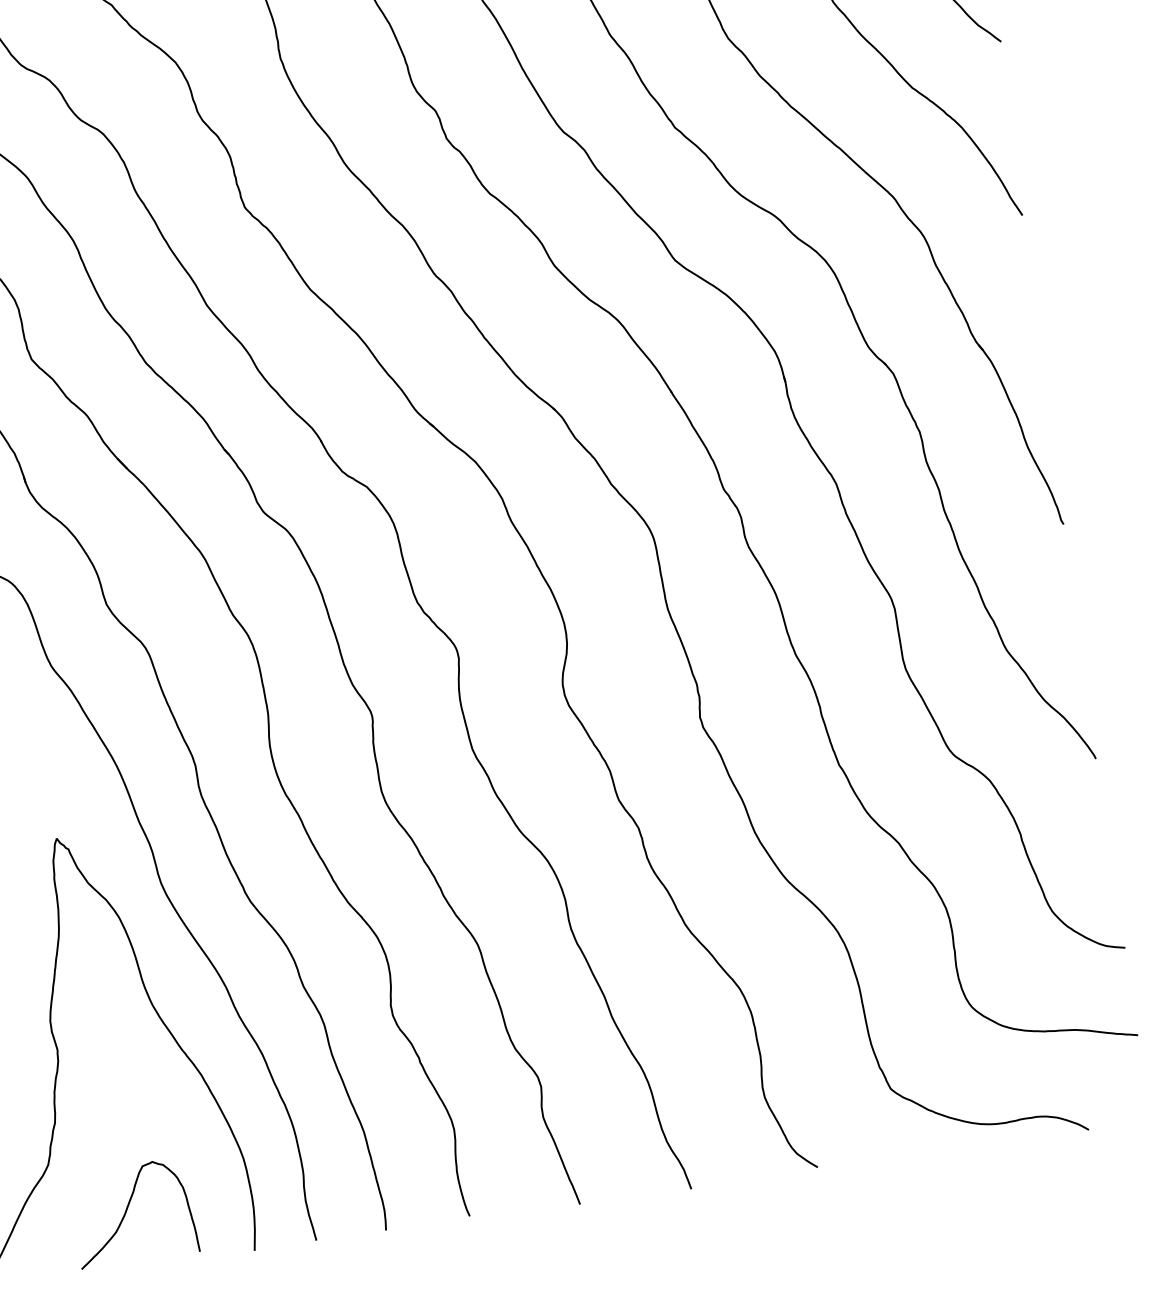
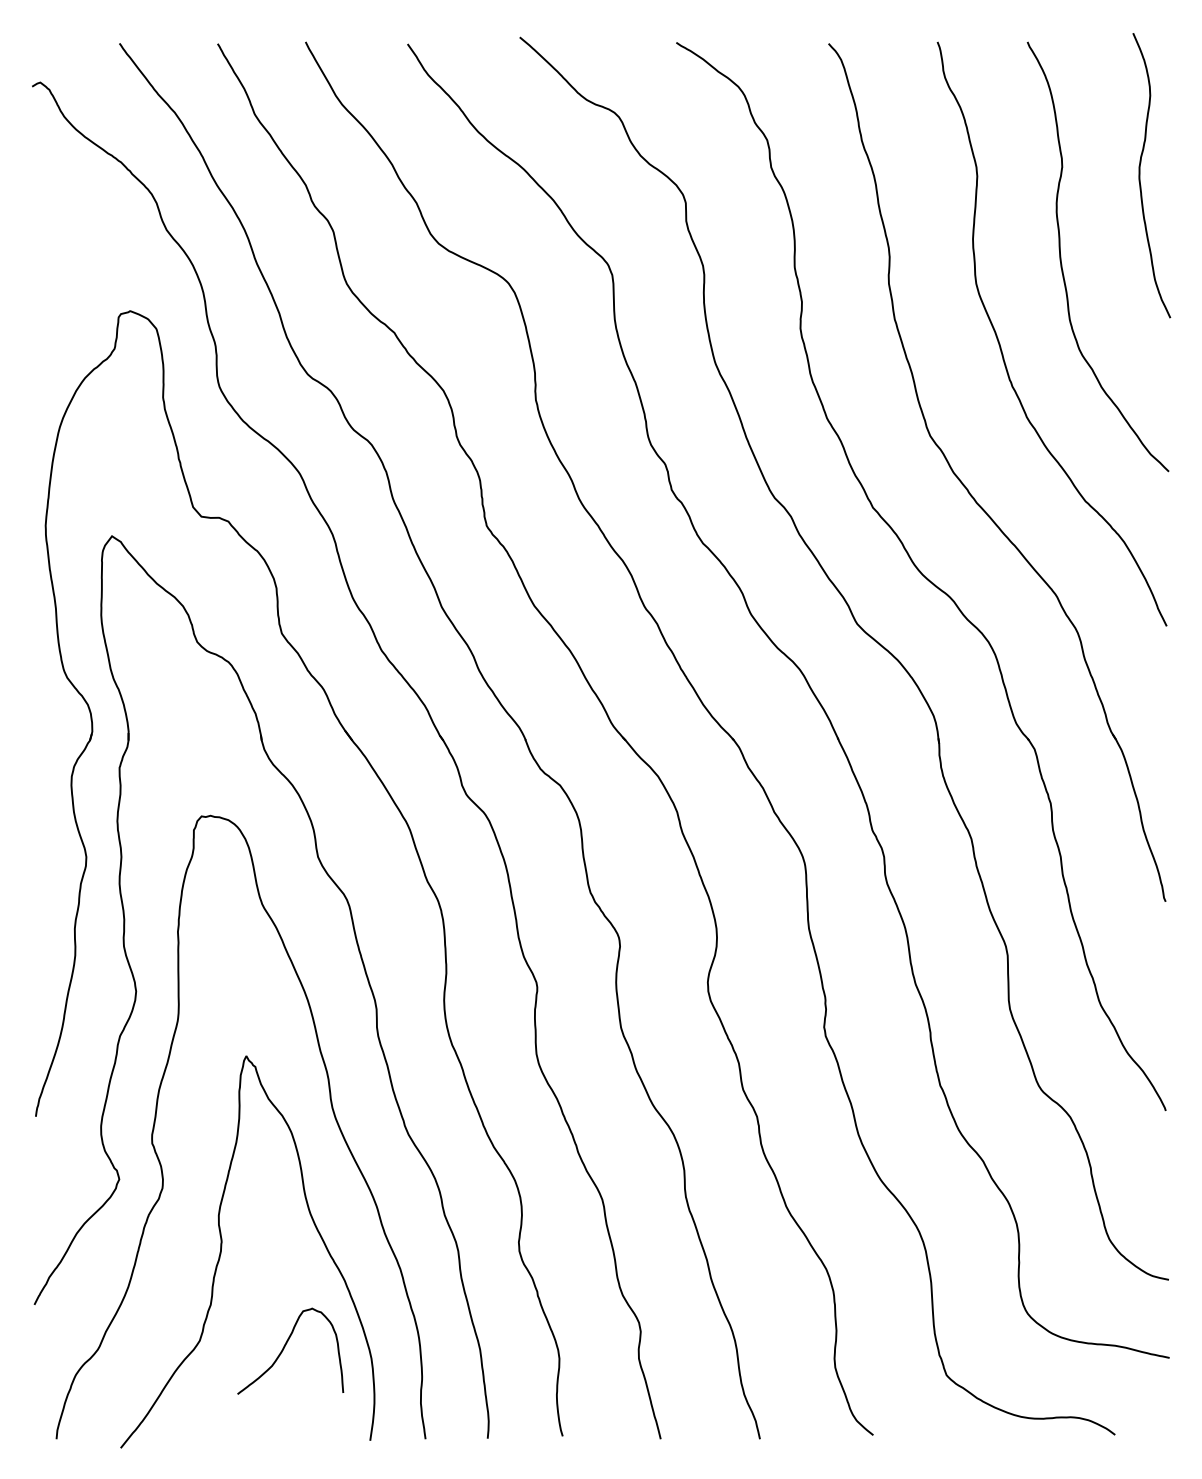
curve: (127, 1210) -> (284, 1348), moved

